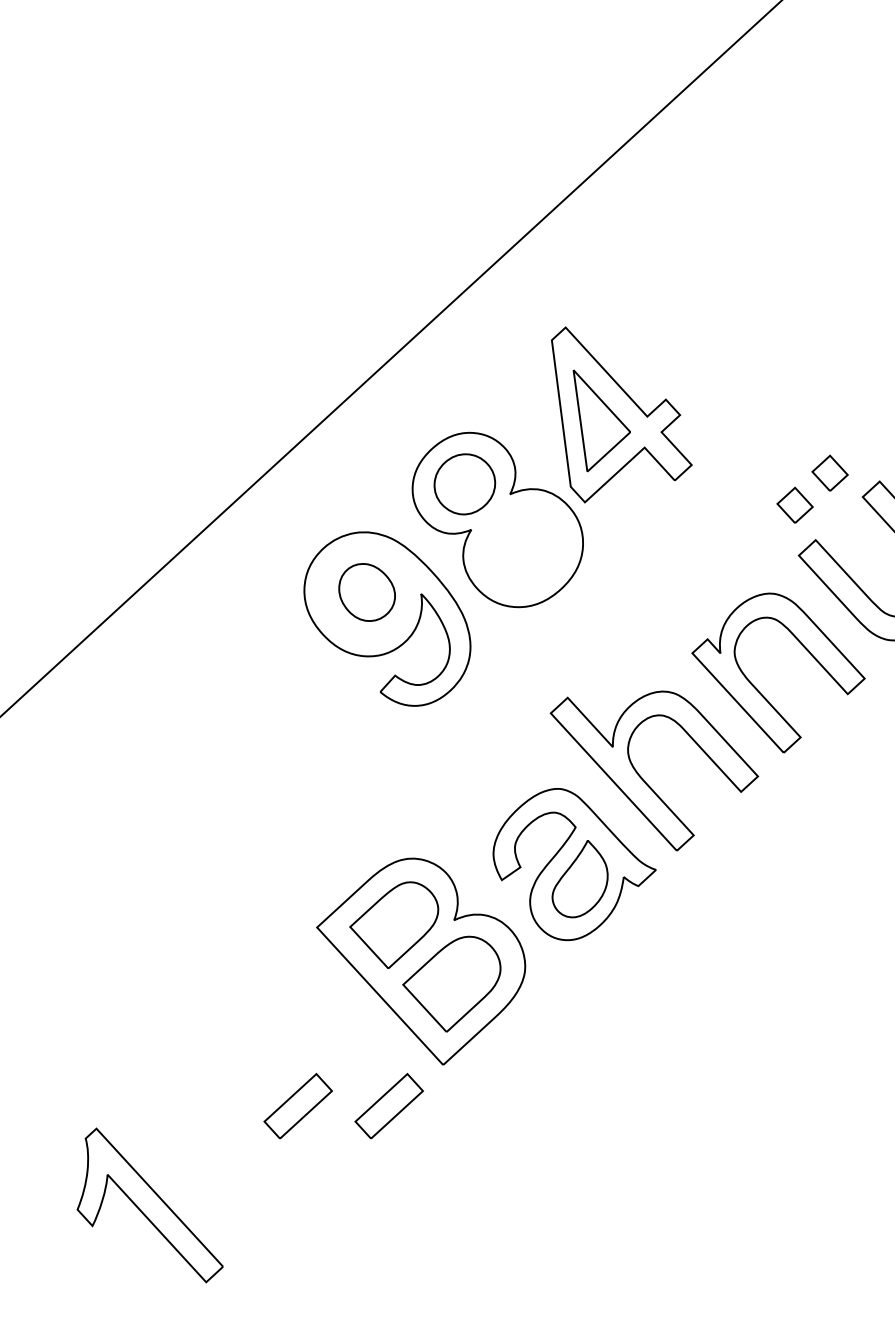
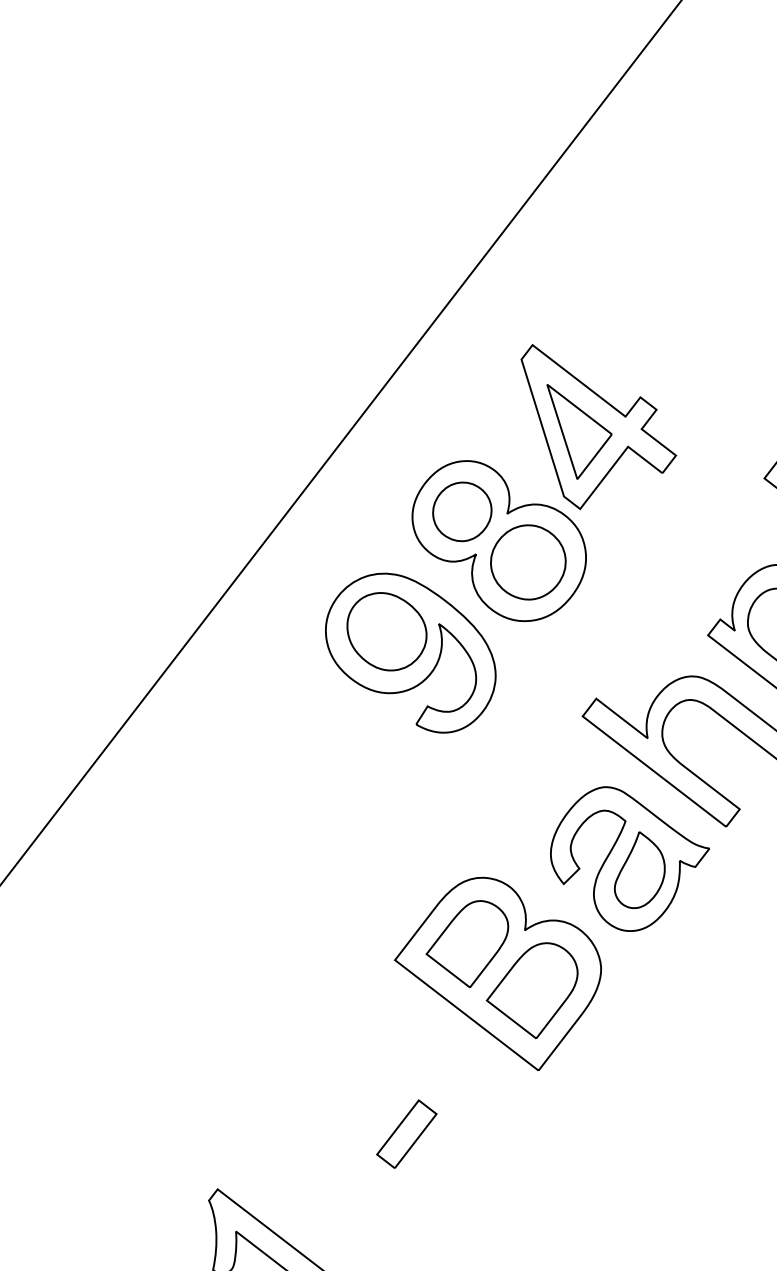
part: (522, 547) -> (527, 562), added
part: (366, 592) -> (386, 631), size x1.43
part: (388, 1106) -> (493, 1119), removed

